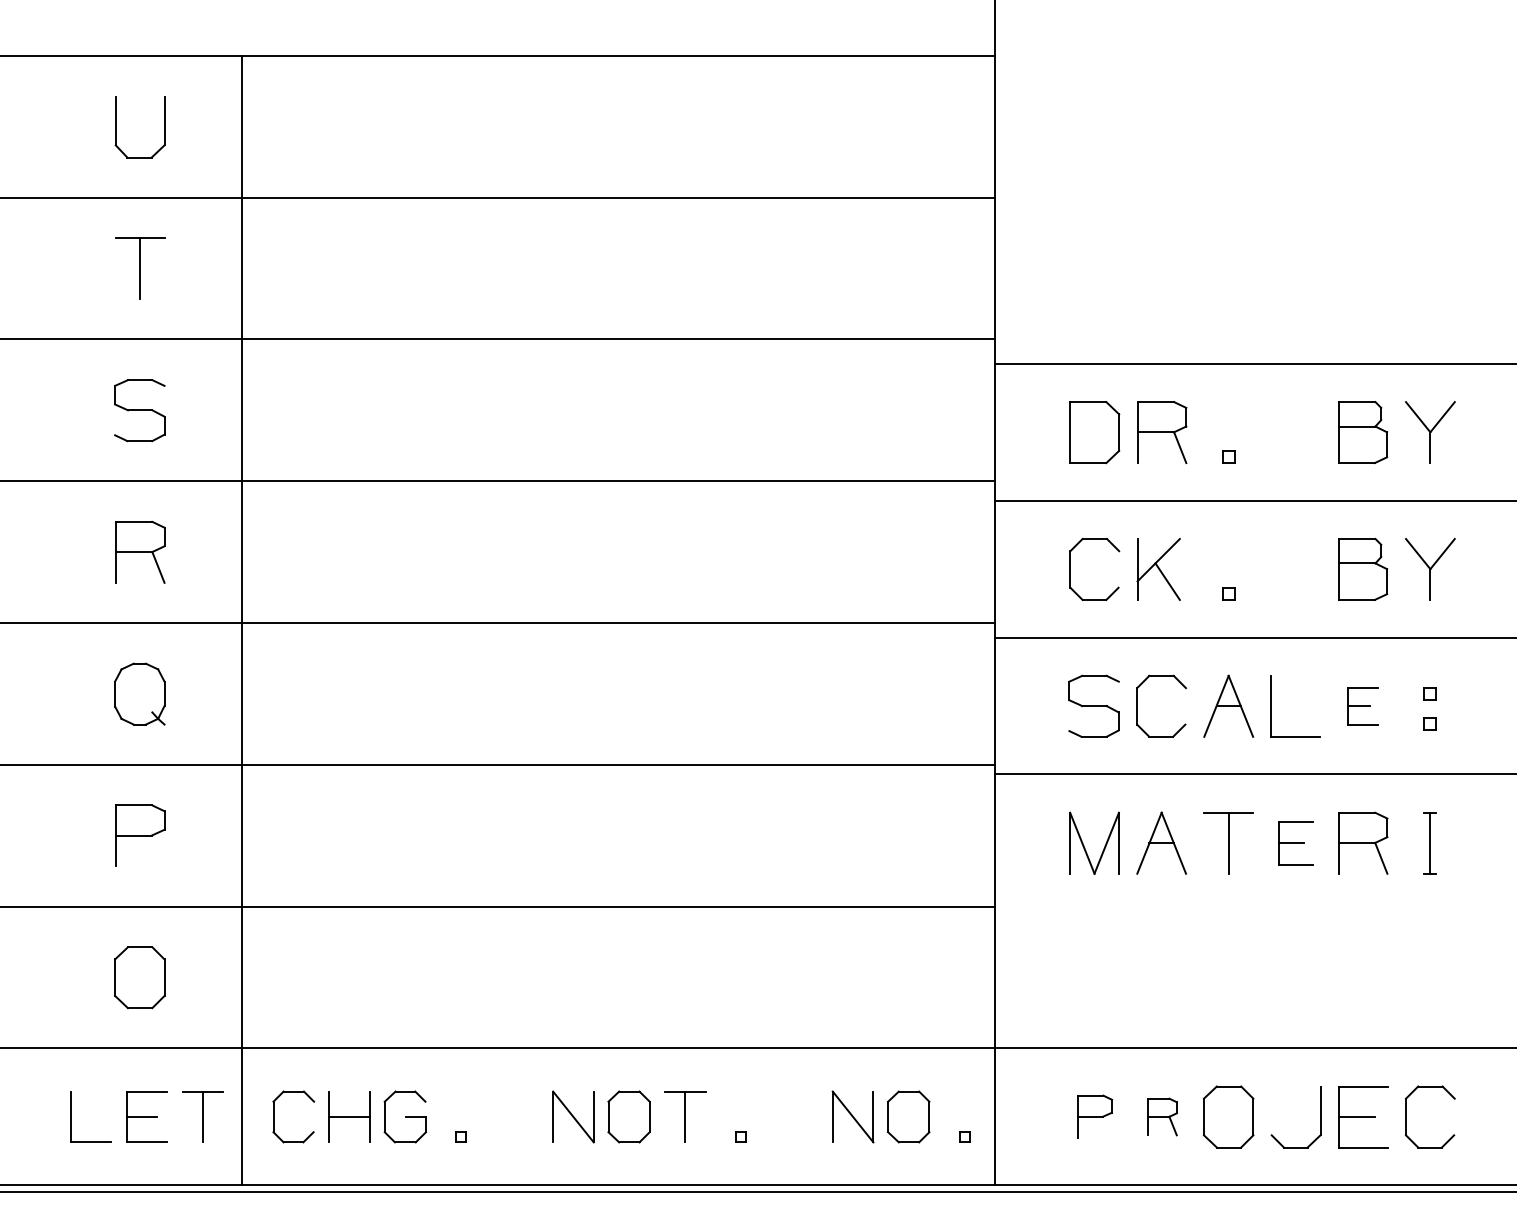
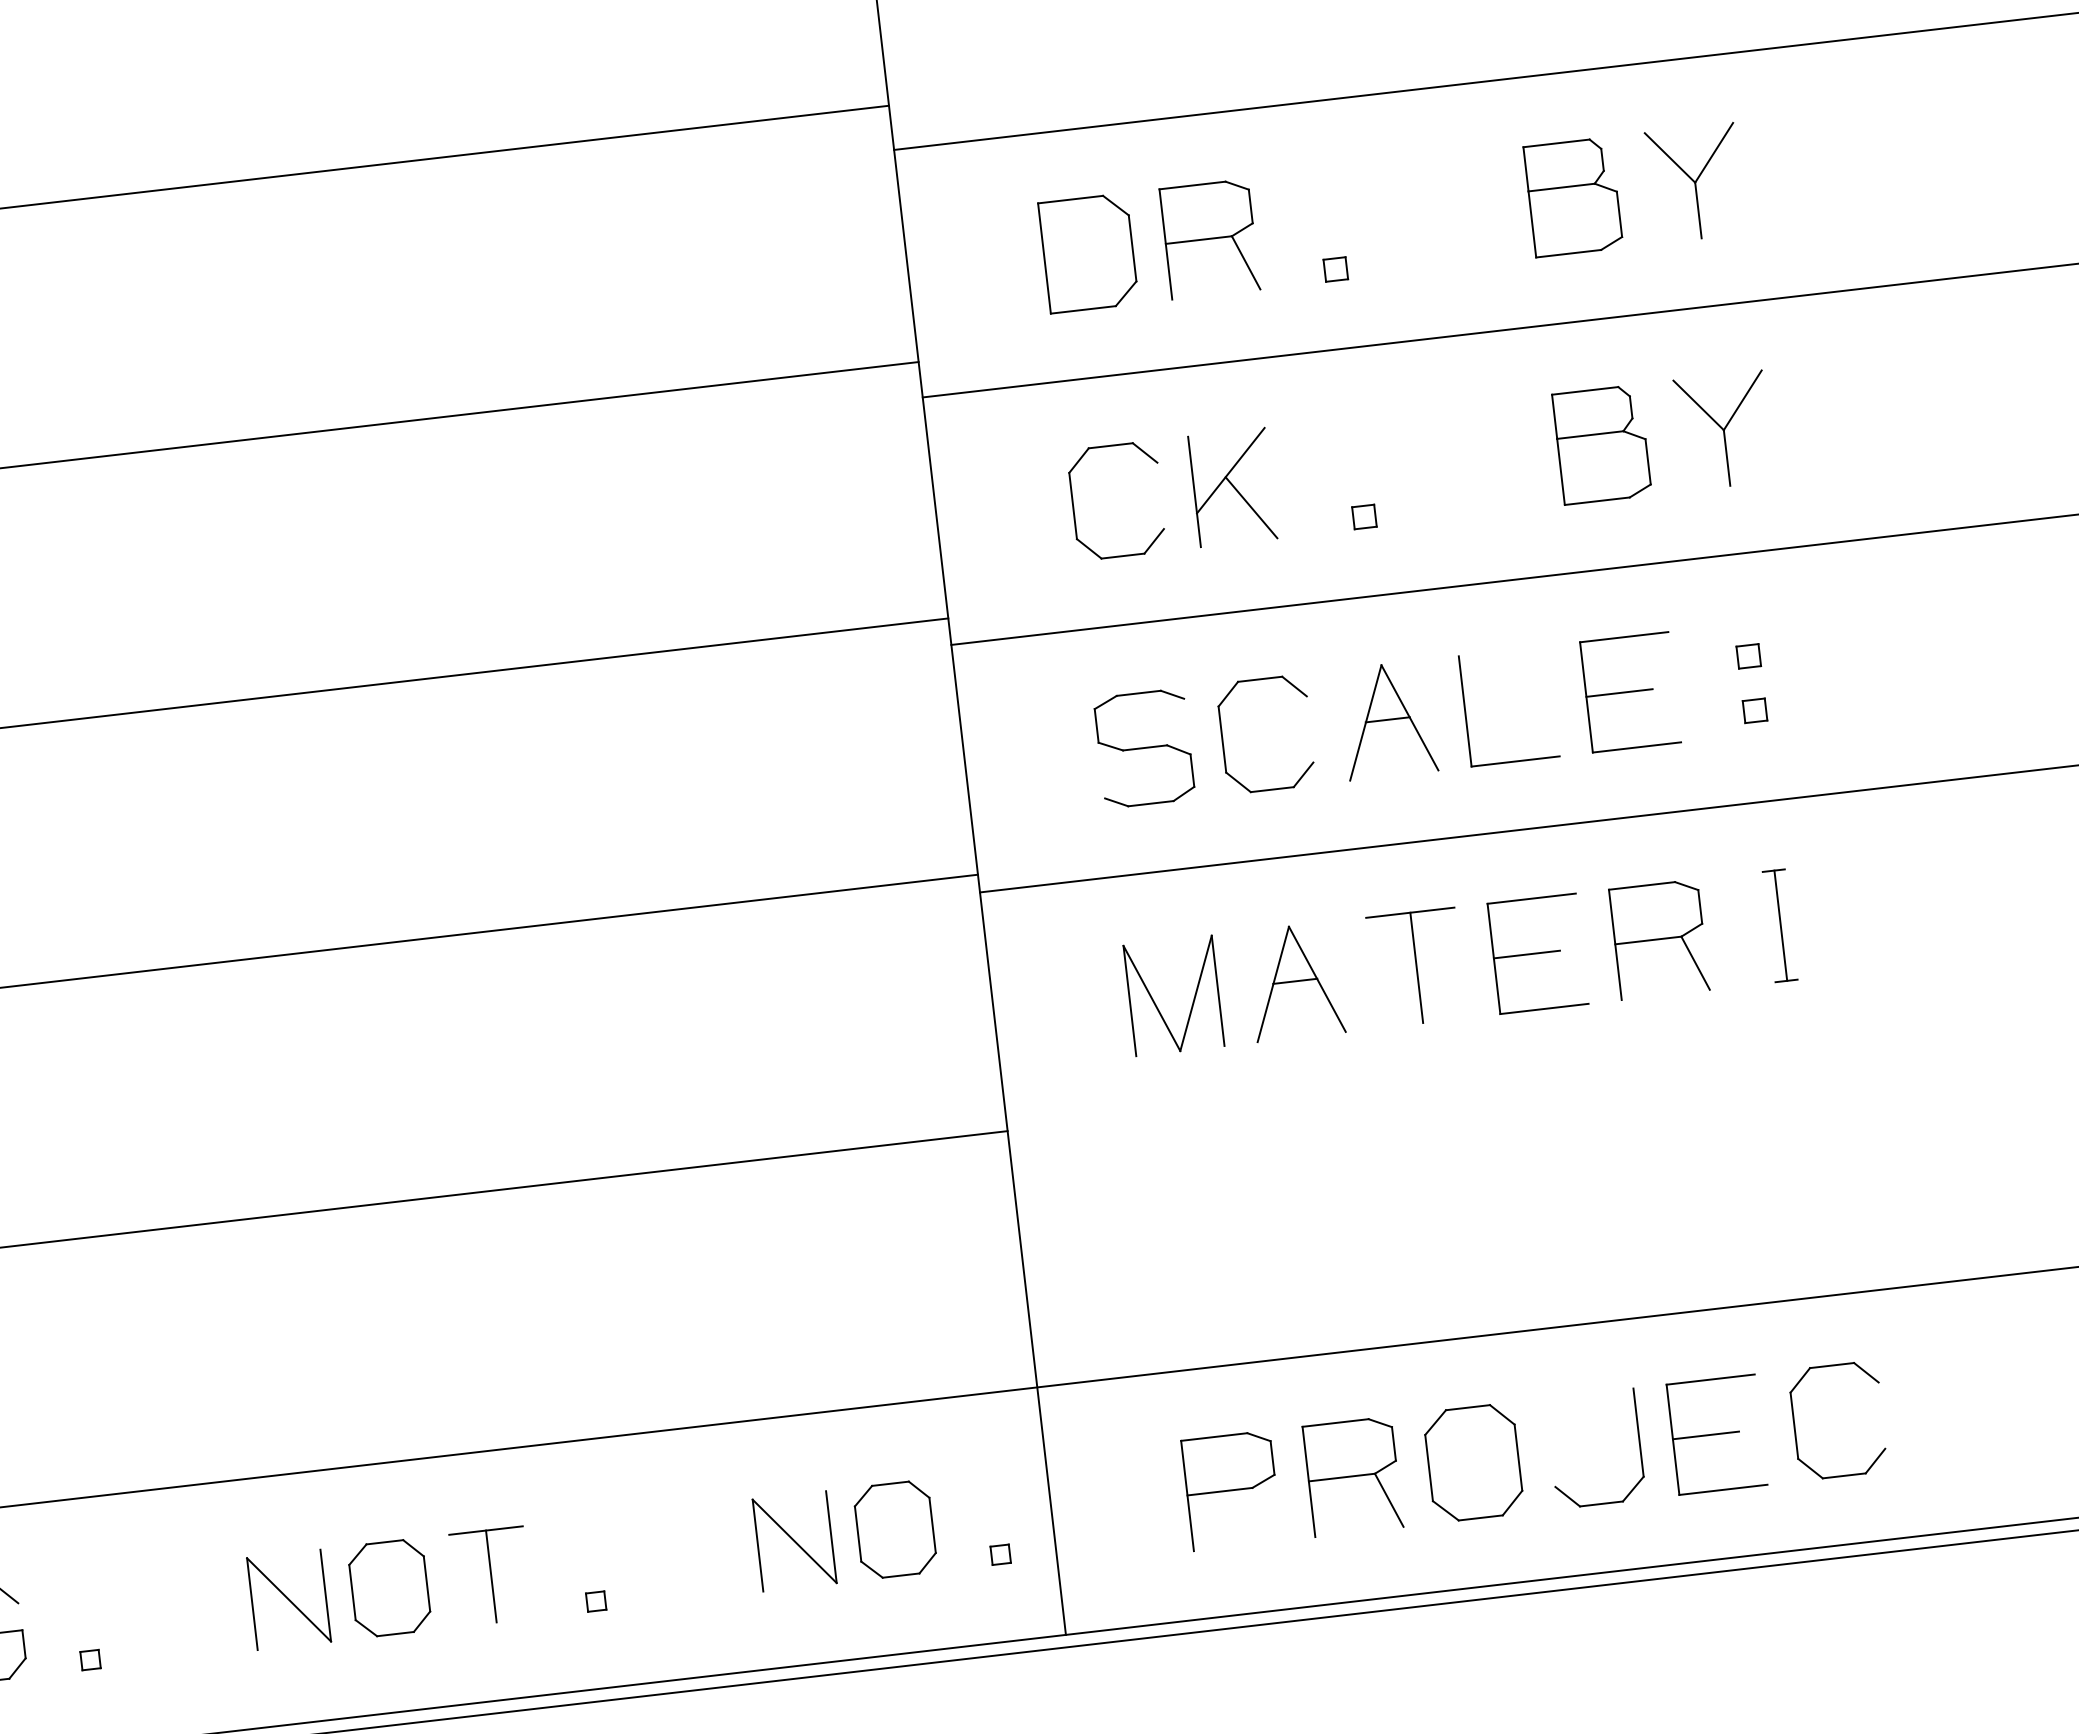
part: (1362, 706) -> (1629, 692), size x1.67
part: (1295, 843) -> (1537, 954), size x1.43
part: (1094, 1116) -> (1231, 1490), size x1.43
part: (1162, 1116) -> (1354, 1475), size x1.67

